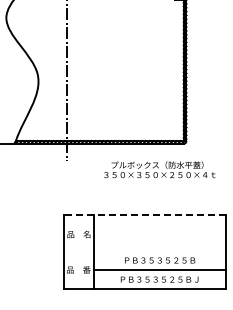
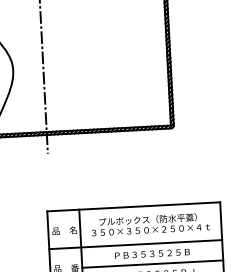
text: (159, 169) -> (150, 224), moved
line: (144, 215) -> (133, 206), dashed -> solid
line: (144, 250) -> (135, 244), added

